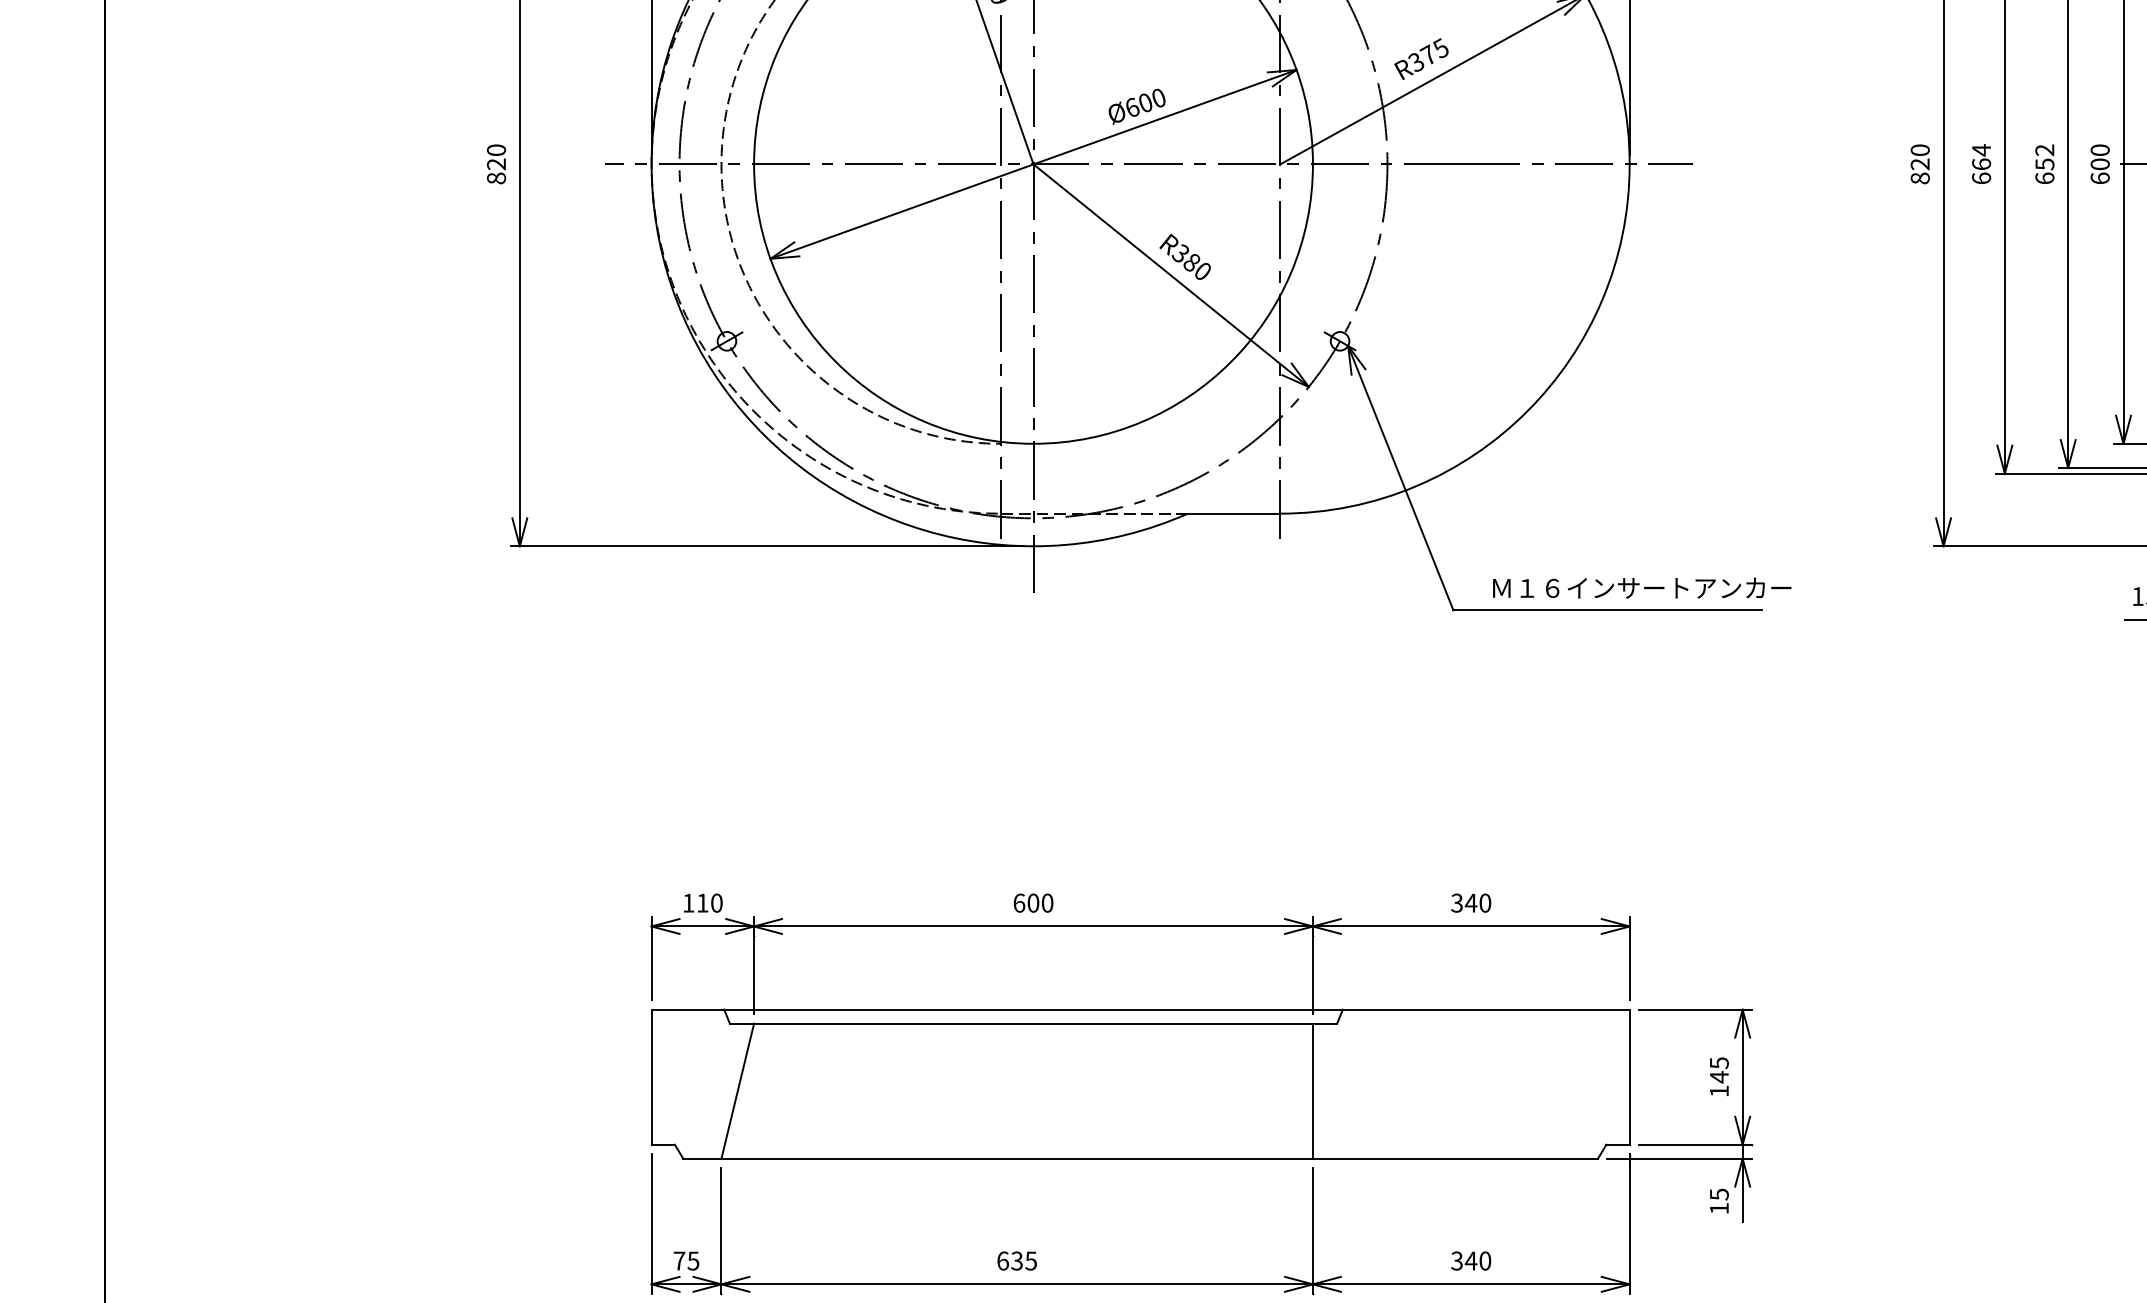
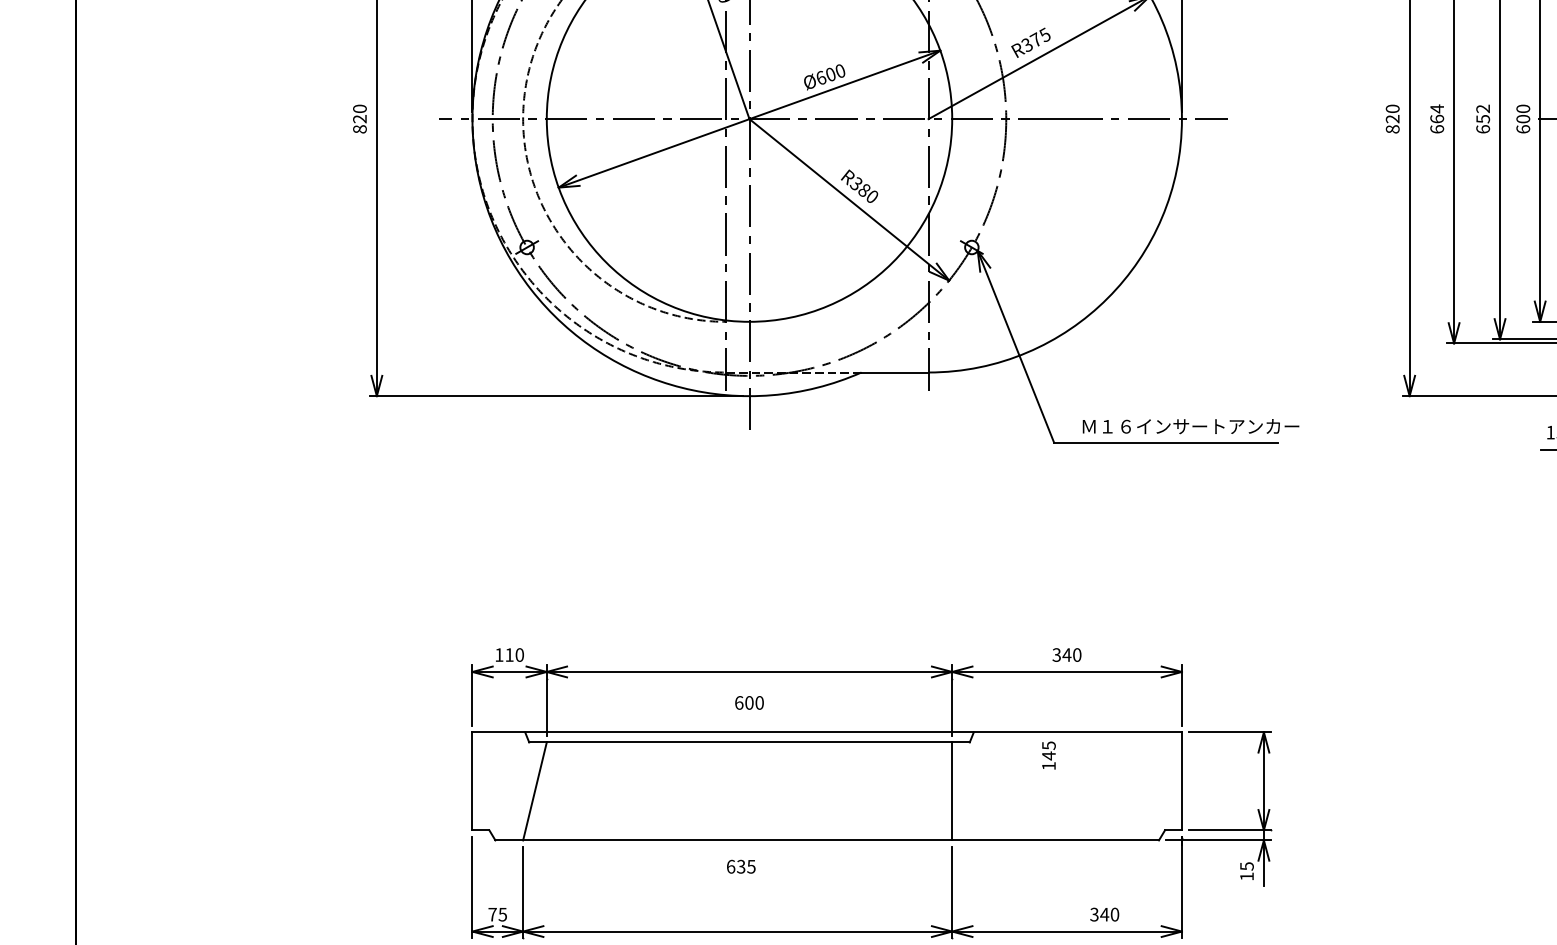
text: (1033, 902) -> (749, 702), moved
text: (1719, 1076) -> (1049, 755), moved
text: (1016, 1260) -> (740, 866), moved
text: (1471, 1260) -> (1104, 914), moved

